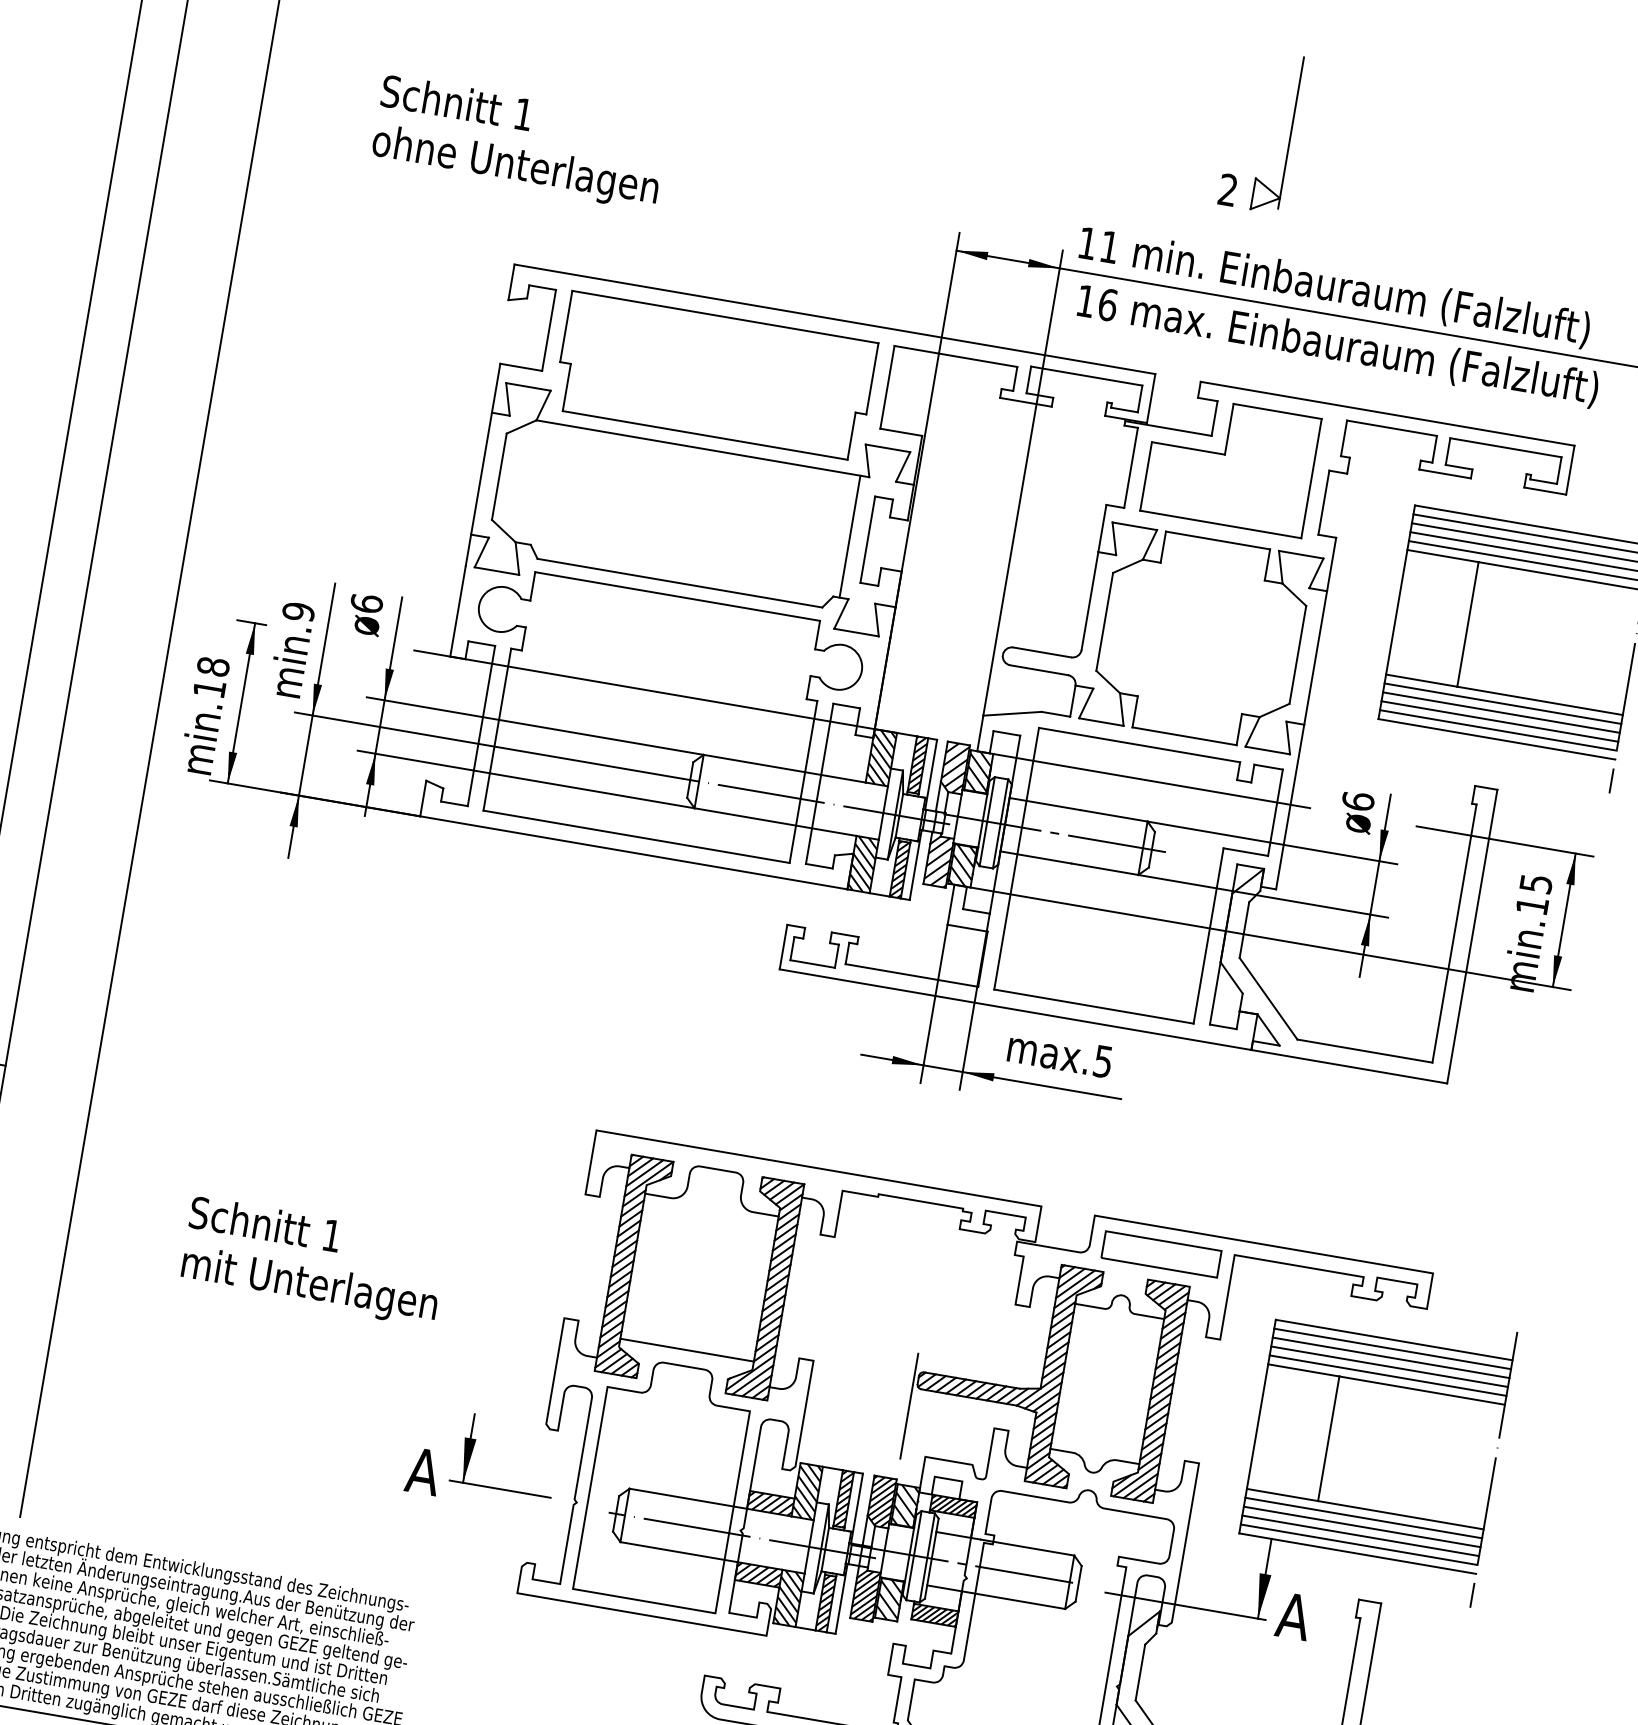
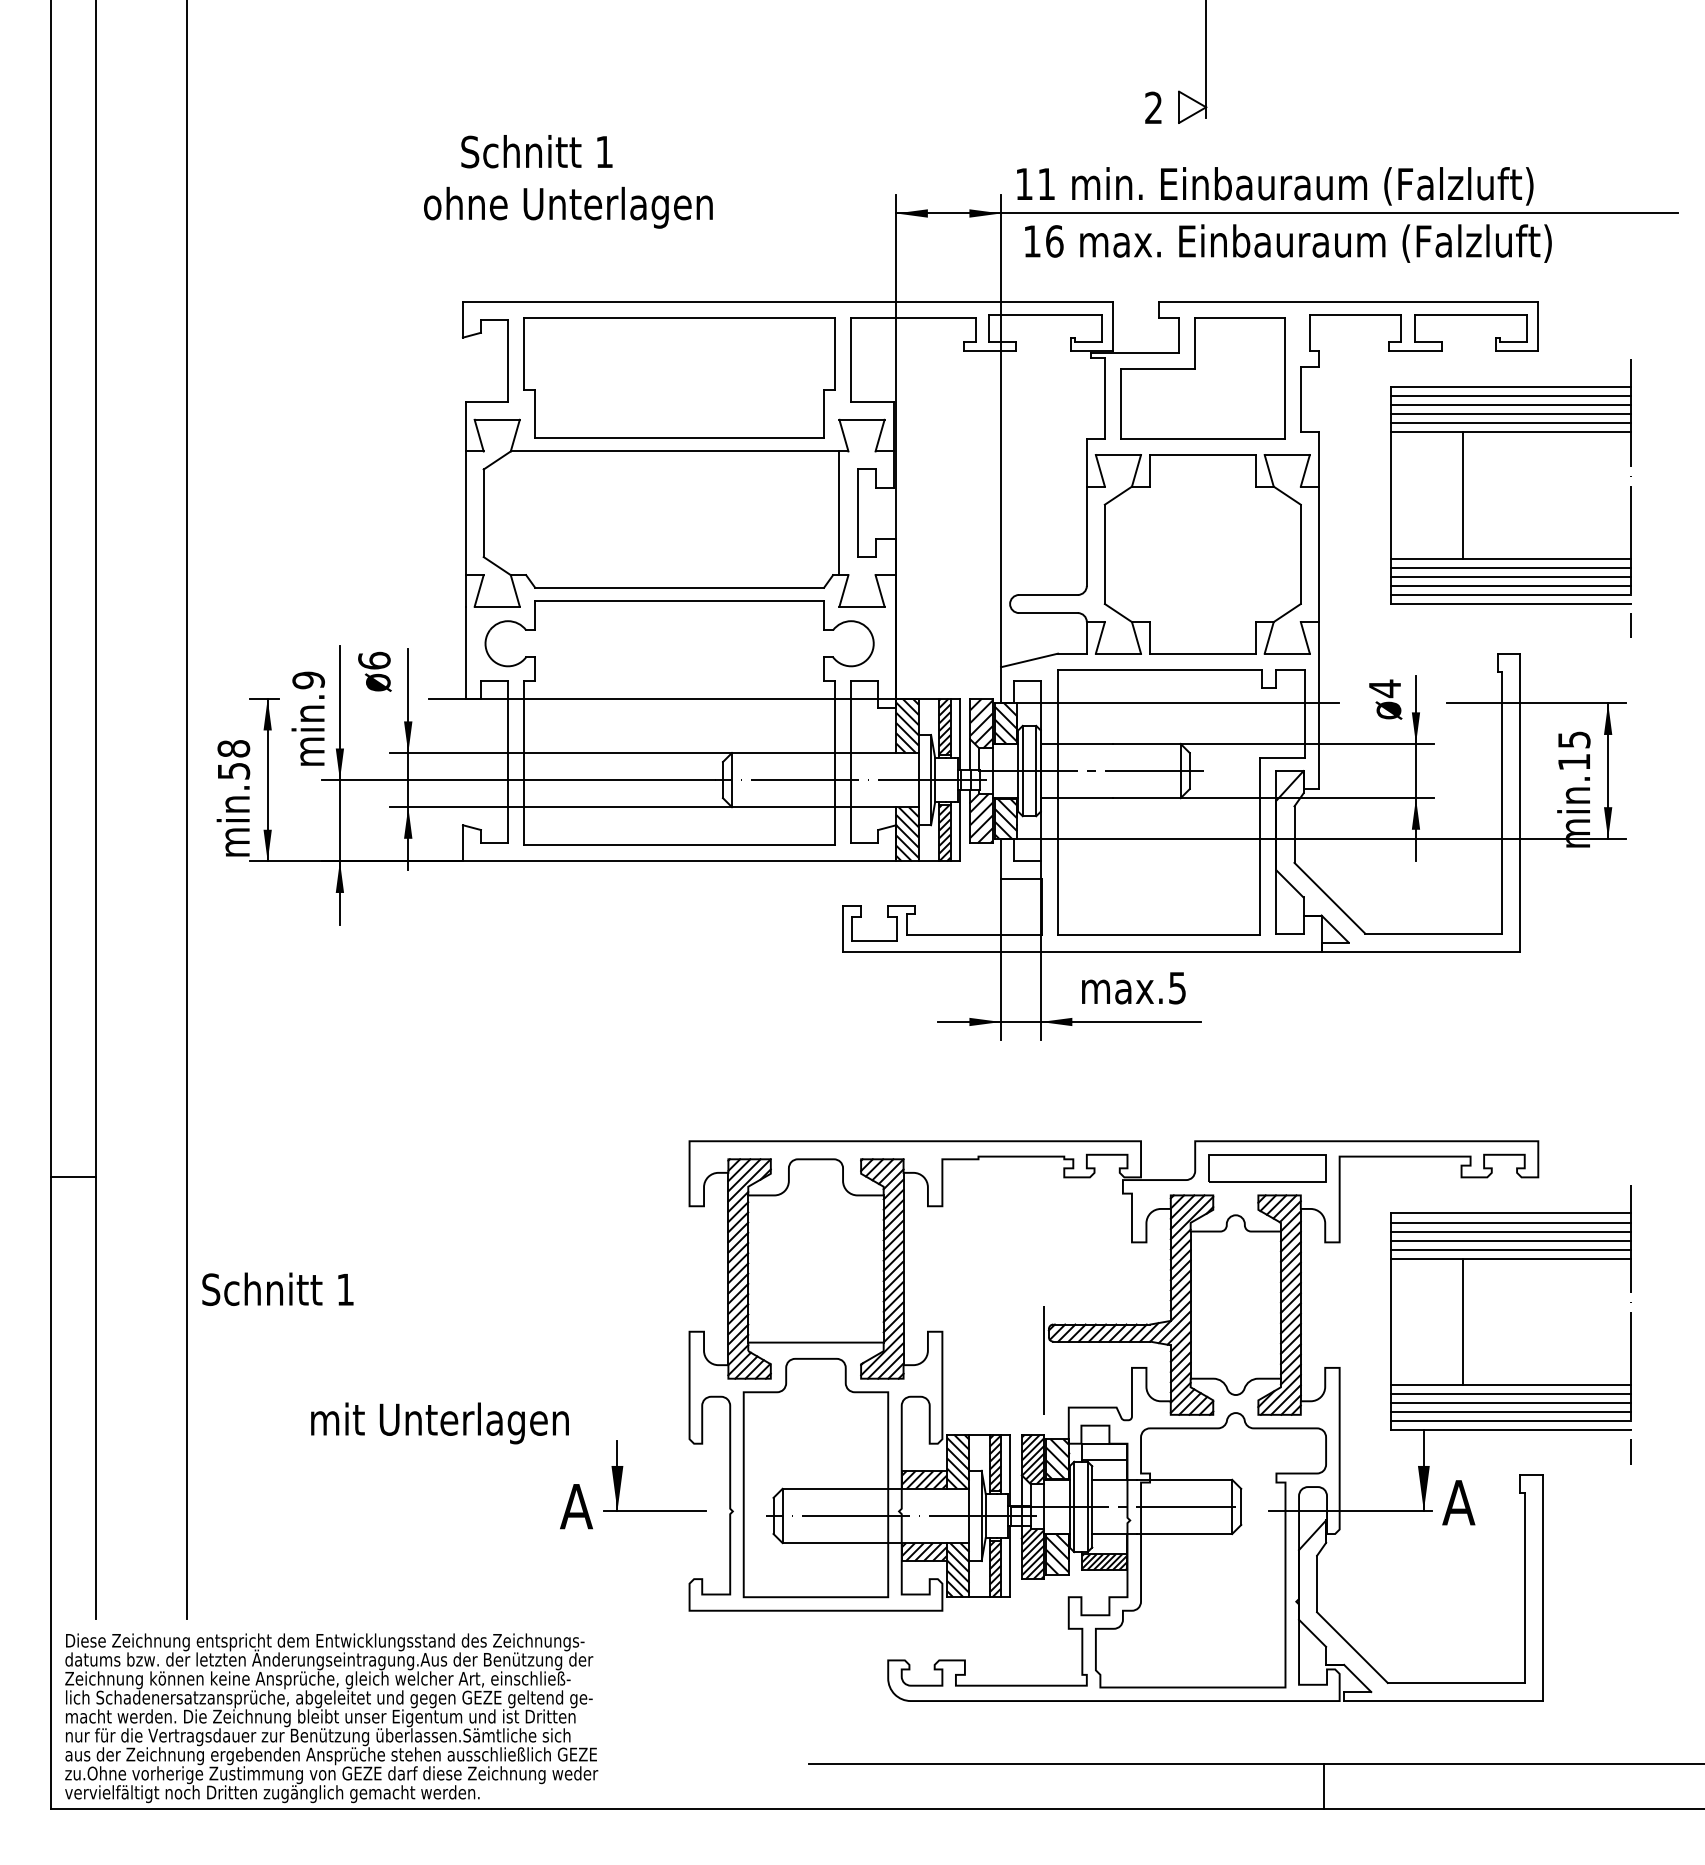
text: (456, 102) -> (536, 151), moved
text: (515, 167) -> (568, 207), moved
text: (210, 689) -> (234, 771), 18 -> 58
text: (1357, 801) -> (1384, 688), 6 -> 4
text: (265, 1223) -> (277, 1288), moved
text: (308, 1286) -> (439, 1423), moved
hatch: (953, 1506) -> (1104, 1451), removed

